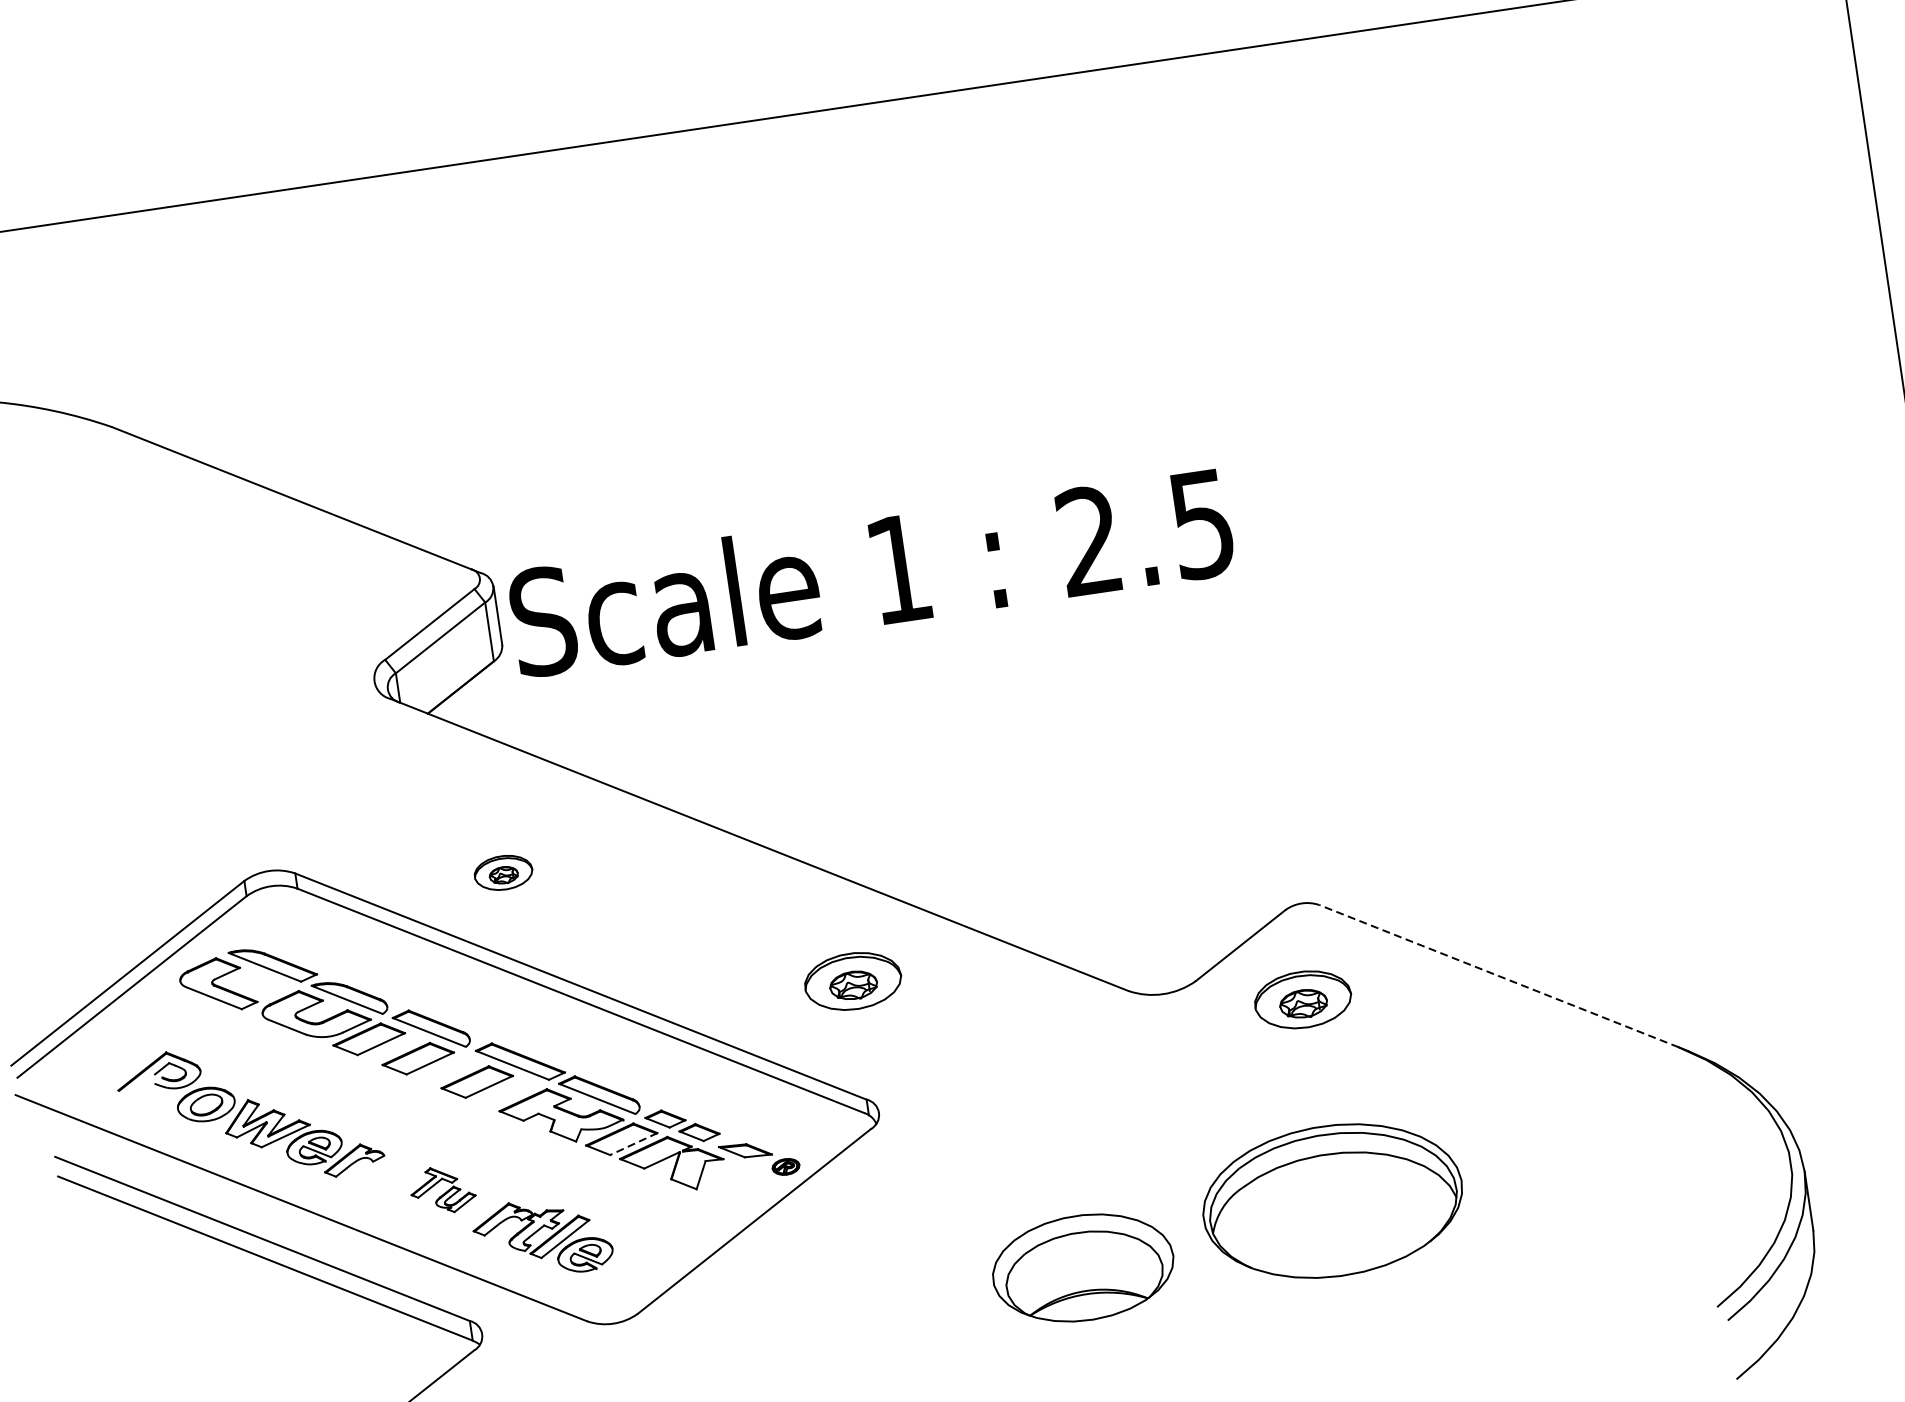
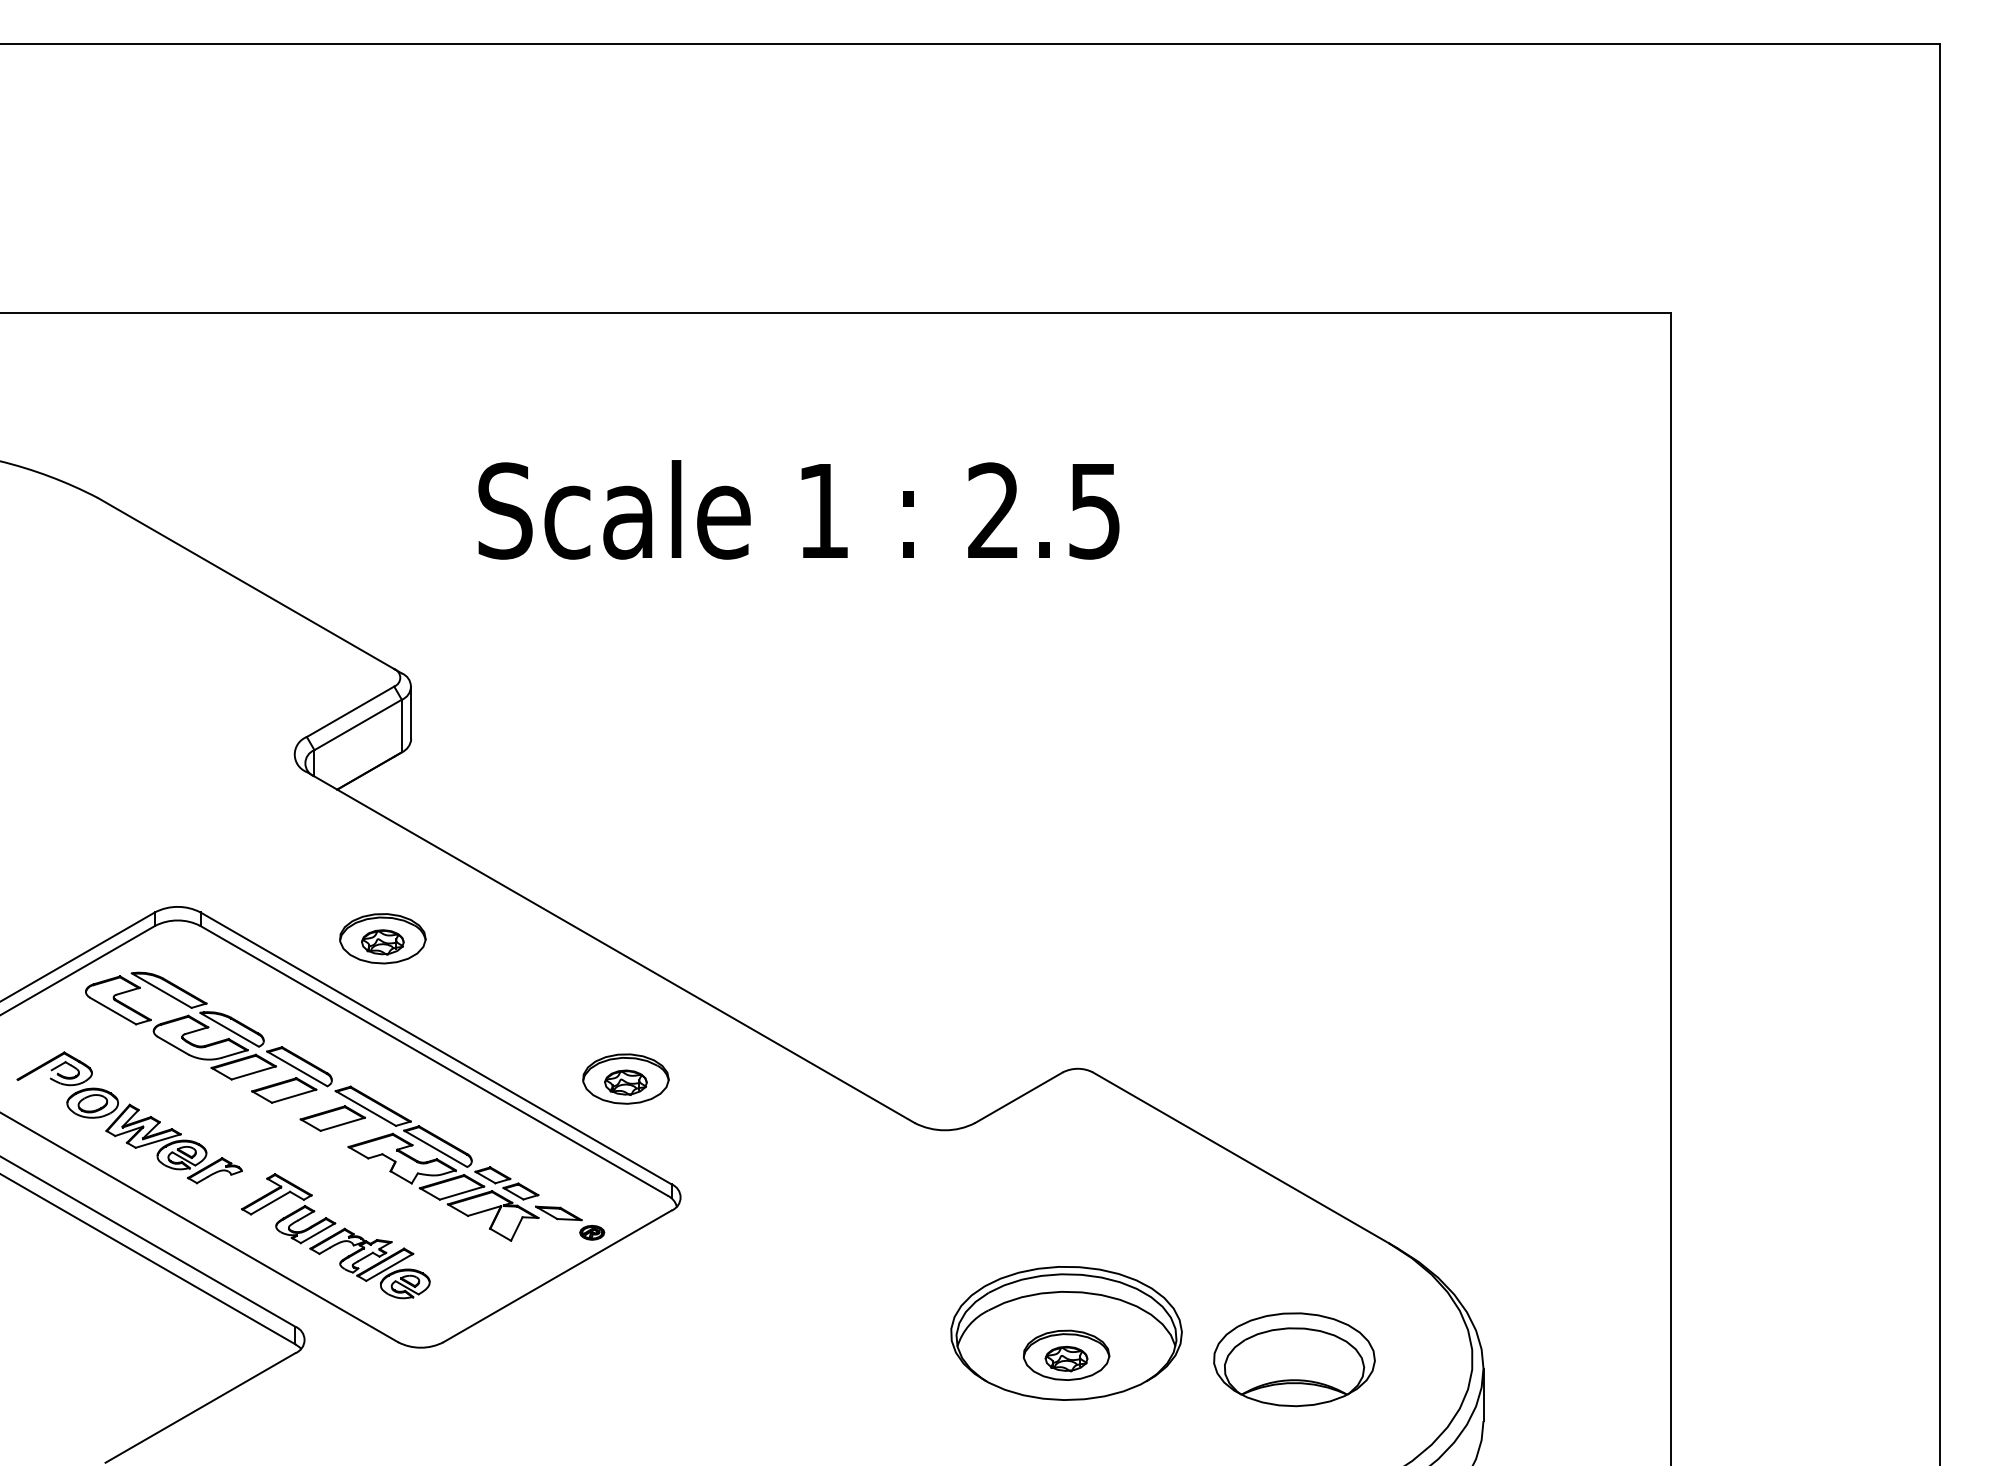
text: (870, 571) -> (798, 509), moved
part: (503, 872) -> (382, 938), size x1.67
line: (1498, 975) -> (1240, 1157), dashed -> solid
part: (852, 980) -> (625, 1078), moved
part: (1302, 998) -> (1066, 1354), moved
line: (633, 1144) -> (461, 1193), dashed -> solid
part: (442, 1189) -> (288, 1208), size x1.67
part: (1083, 1267) -> (1294, 1359), moved

